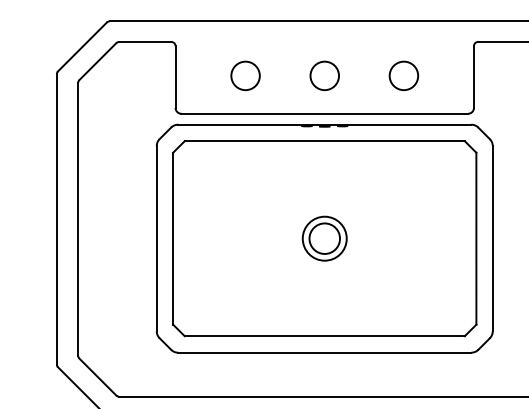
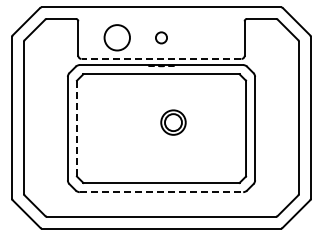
circle: (245, 75) -> (117, 37), size x1.6
circle: (324, 75) -> (161, 37), size x0.7
circle: (403, 75) -> (205, 37), removed
line: (324, 112) -> (161, 58), solid -> dashed
line: (172, 238) -> (76, 128), solid -> dashed
part: (324, 238) -> (173, 122), moved
line: (324, 353) -> (161, 192), solid -> dashed

